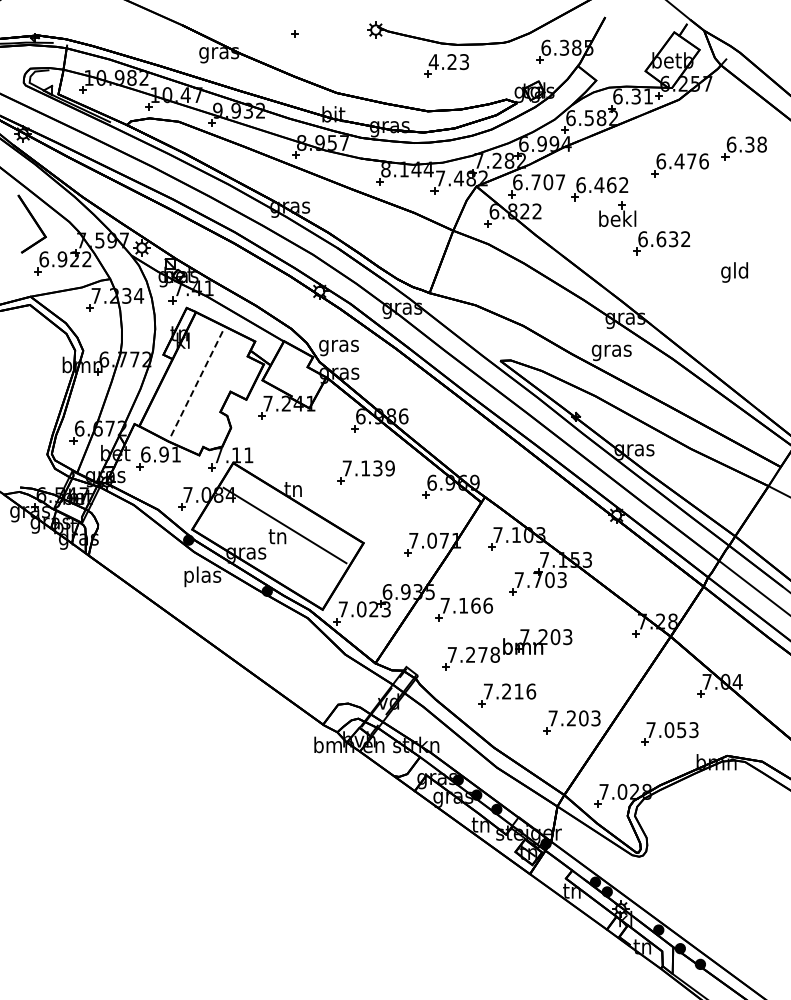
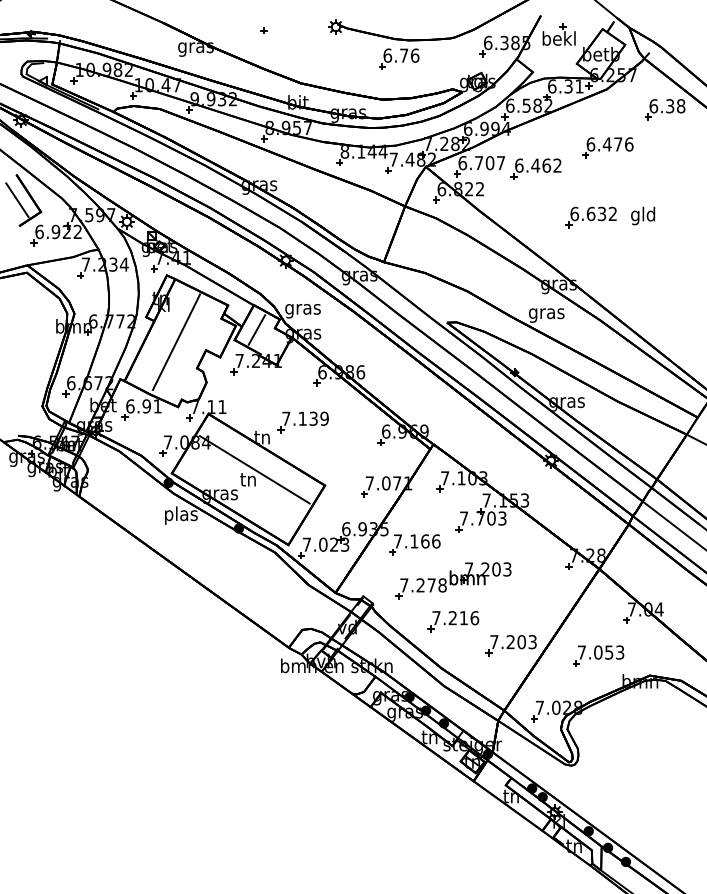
text: (448, 62) -> (400, 56), 4.23 -> 6.76
part: (743, 148) -> (664, 109), moved
part: (617, 213) -> (559, 33), moved
line: (18, 223) -> (16, 199), added
text: (734, 272) -> (642, 216), moved
line: (287, 368) -> (257, 329), added
line: (197, 382) -> (176, 342), dashed -> solid
part: (365, 472) -> (302, 422), moved

